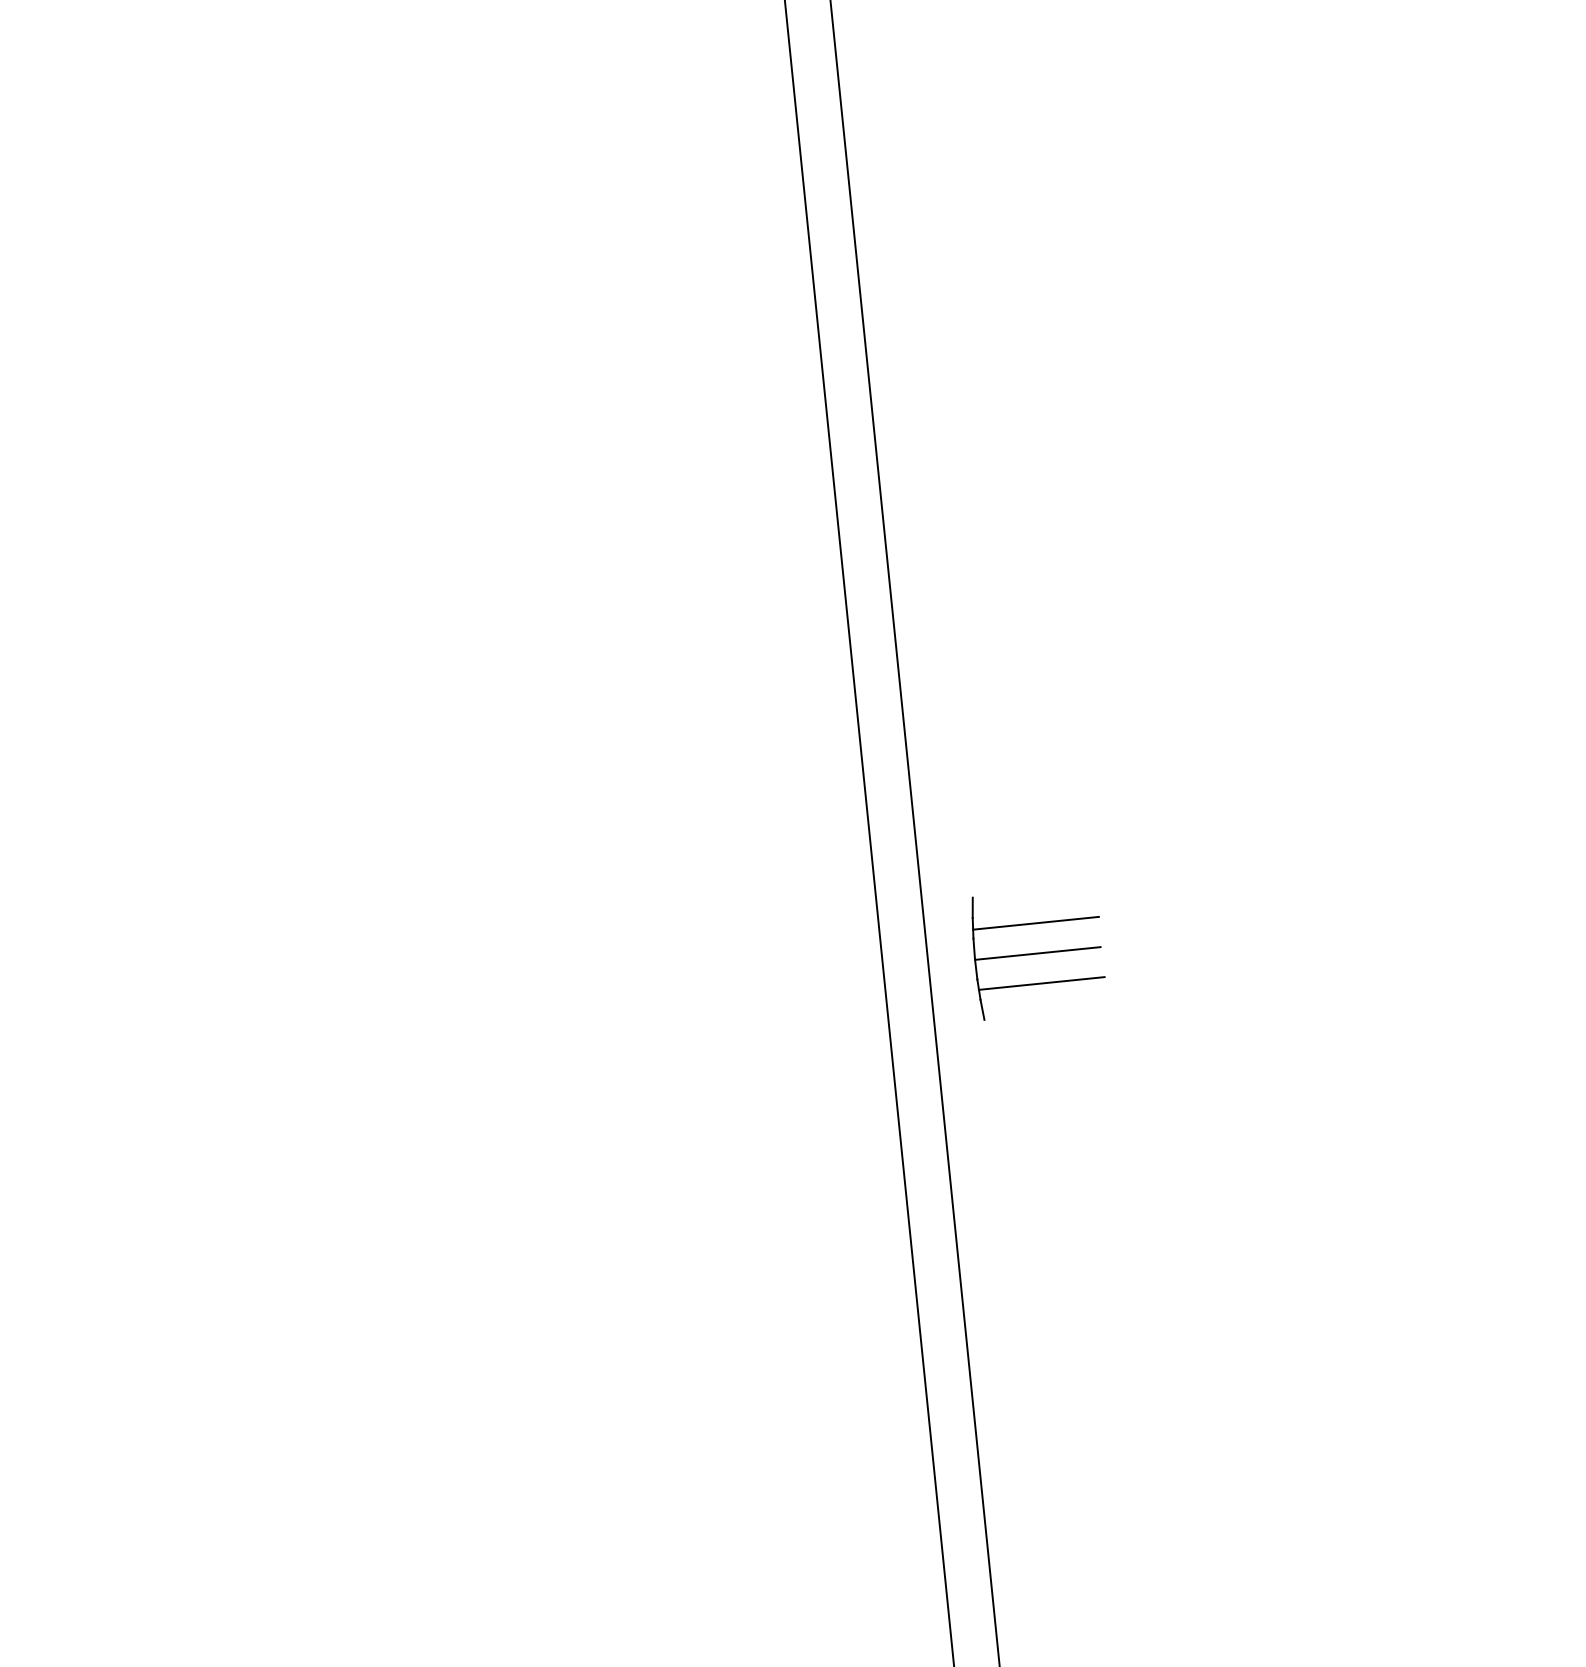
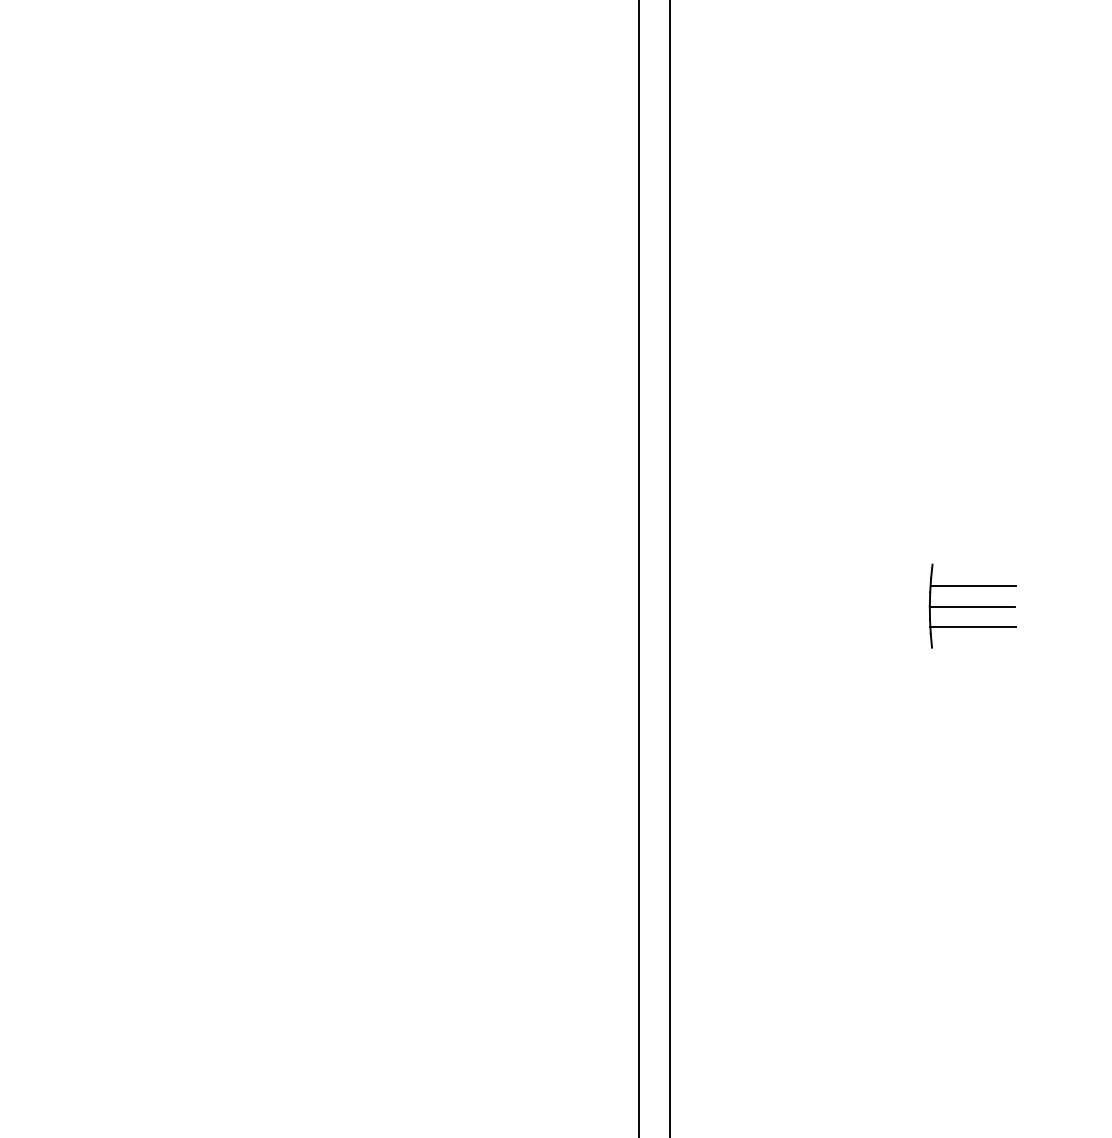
part: (1037, 951) -> (972, 605), moved

